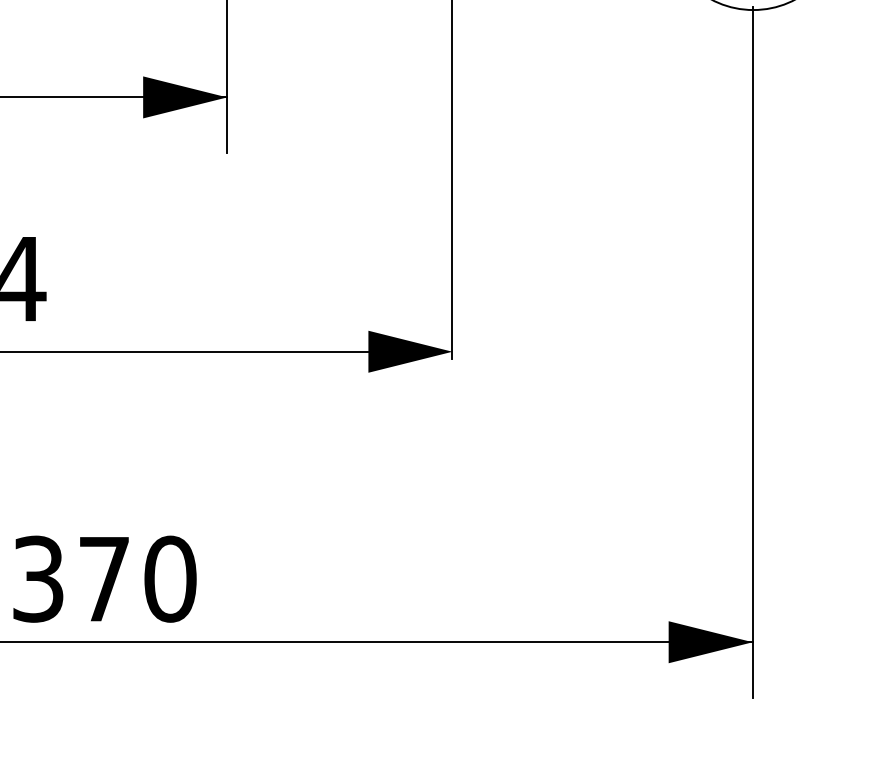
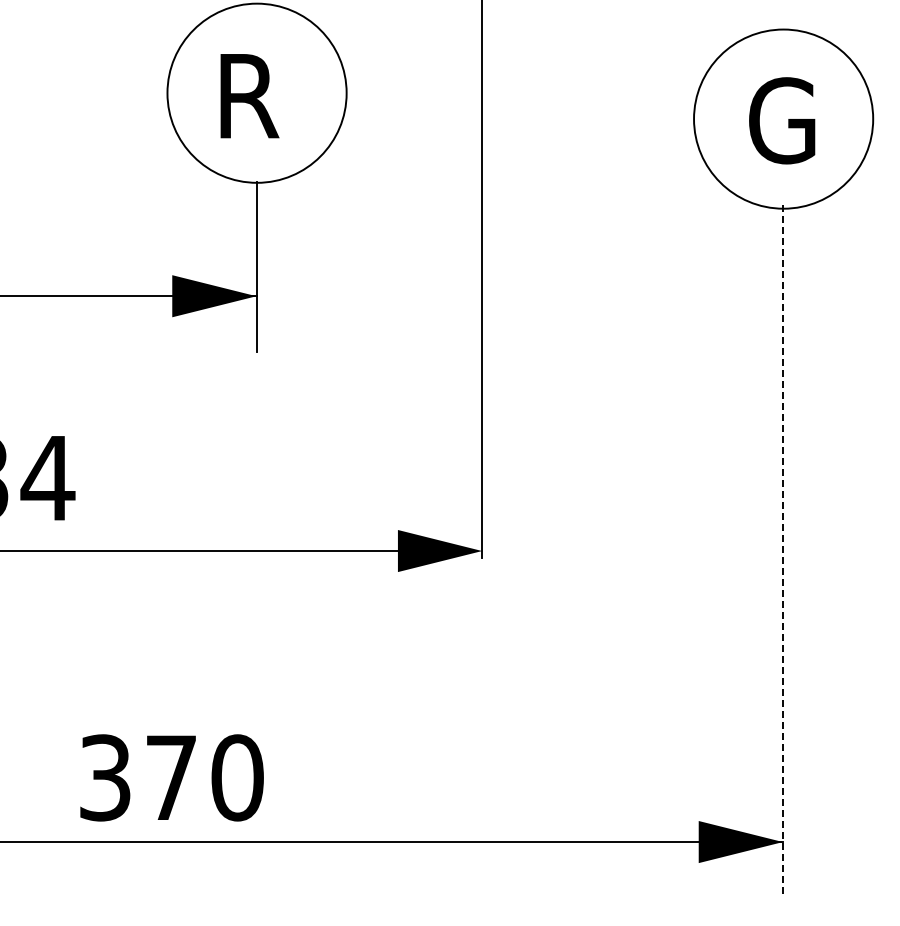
line: (752, 353) -> (782, 552), solid -> dashed
text: (104, 578) -> (171, 777), moved

